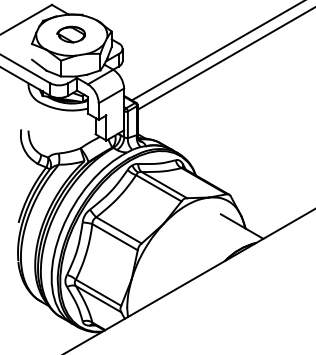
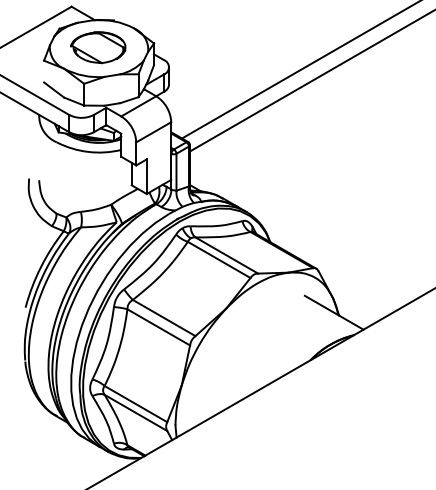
part: (71, 34) -> (98, 47), size x1.43

